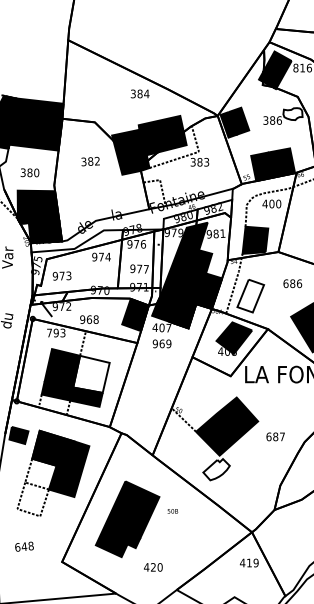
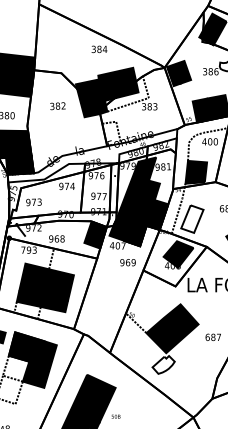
text: (161, 343) -> (127, 262), moved
fill: (91, 373) -> (58, 284), added
text: (172, 511) -> (115, 416), moved

